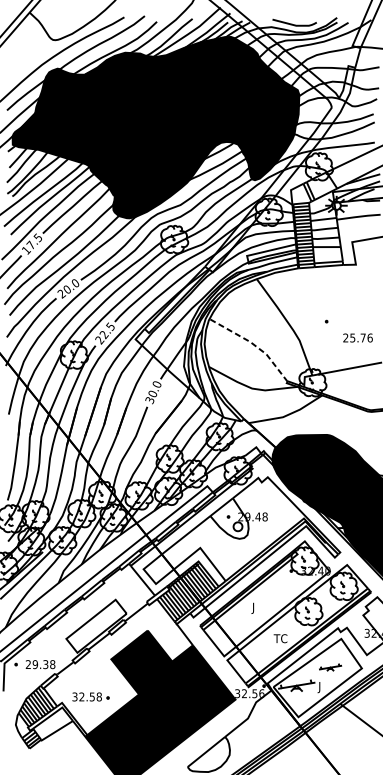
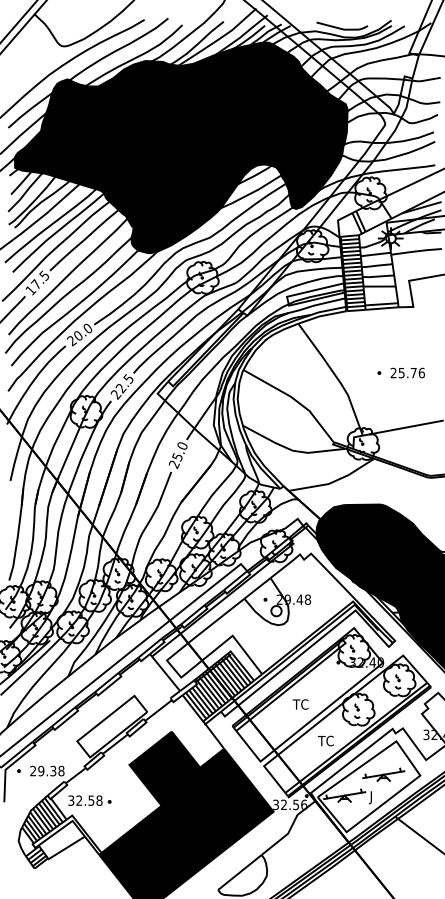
text: (357, 337) -> (407, 372), moved
line: (253, 344) -> (294, 399), dashed -> solid
text: (151, 396) -> (175, 460), 30.0 -> 25.0
text: (258, 608) -> (300, 705), J -> TC
part: (330, 667) -> (383, 774), size x1.67
part: (90, 696) -> (89, 800), moved

